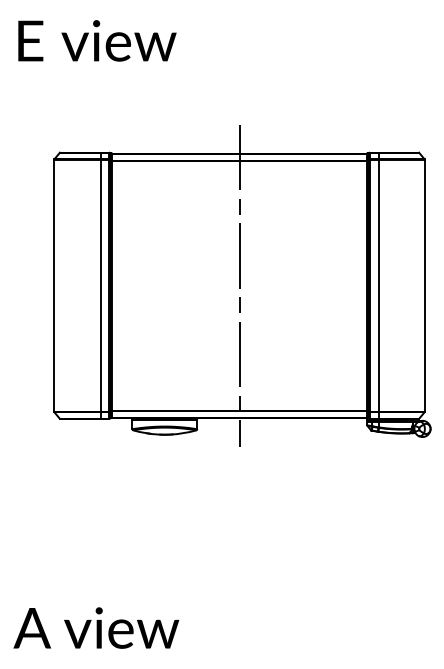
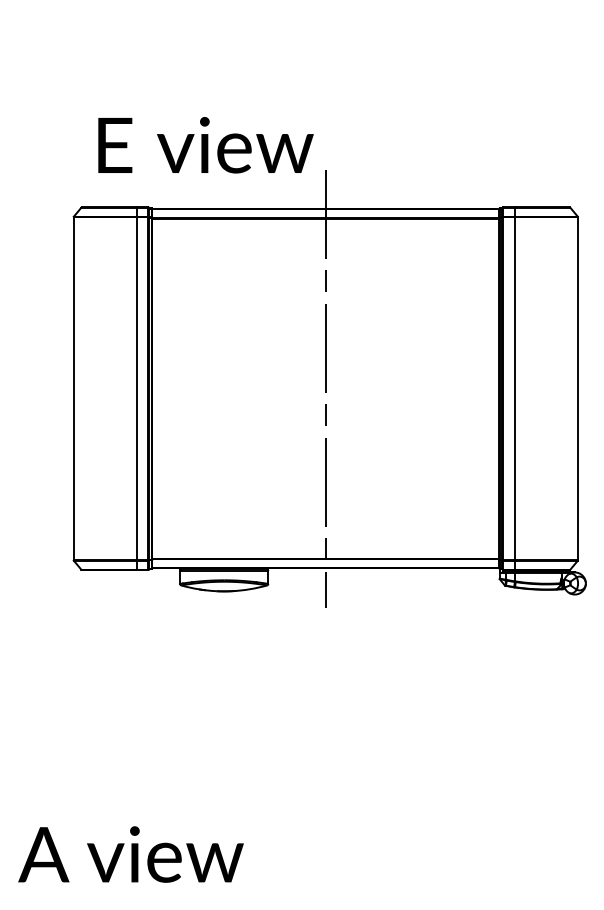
text: (97, 40) -> (206, 144), moved

